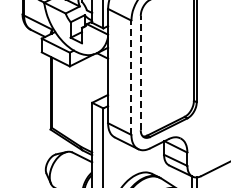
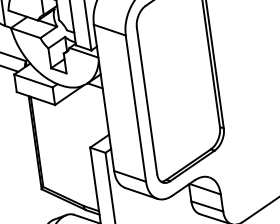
line: (140, 72) -> (146, 100), dashed -> solid
line: (131, 77) -> (135, 108), dashed -> solid

